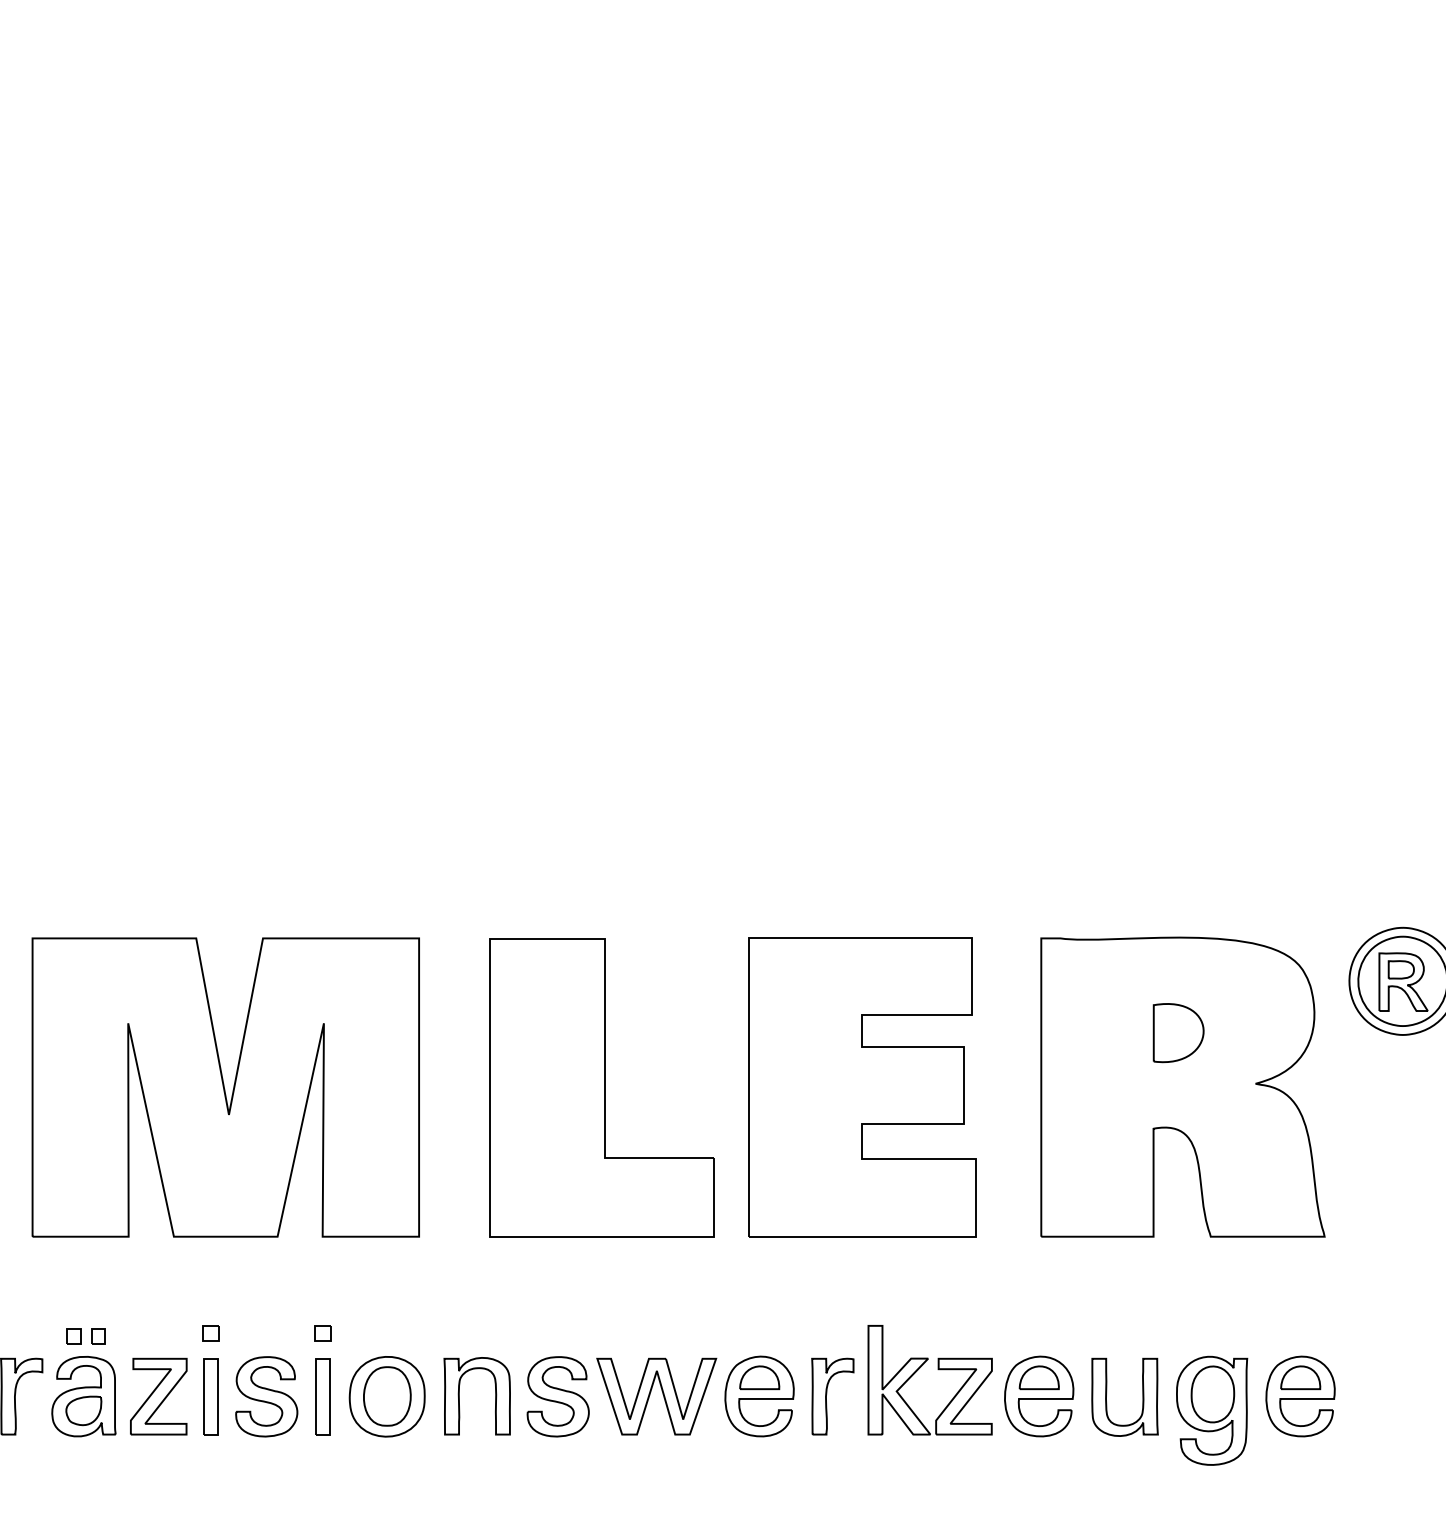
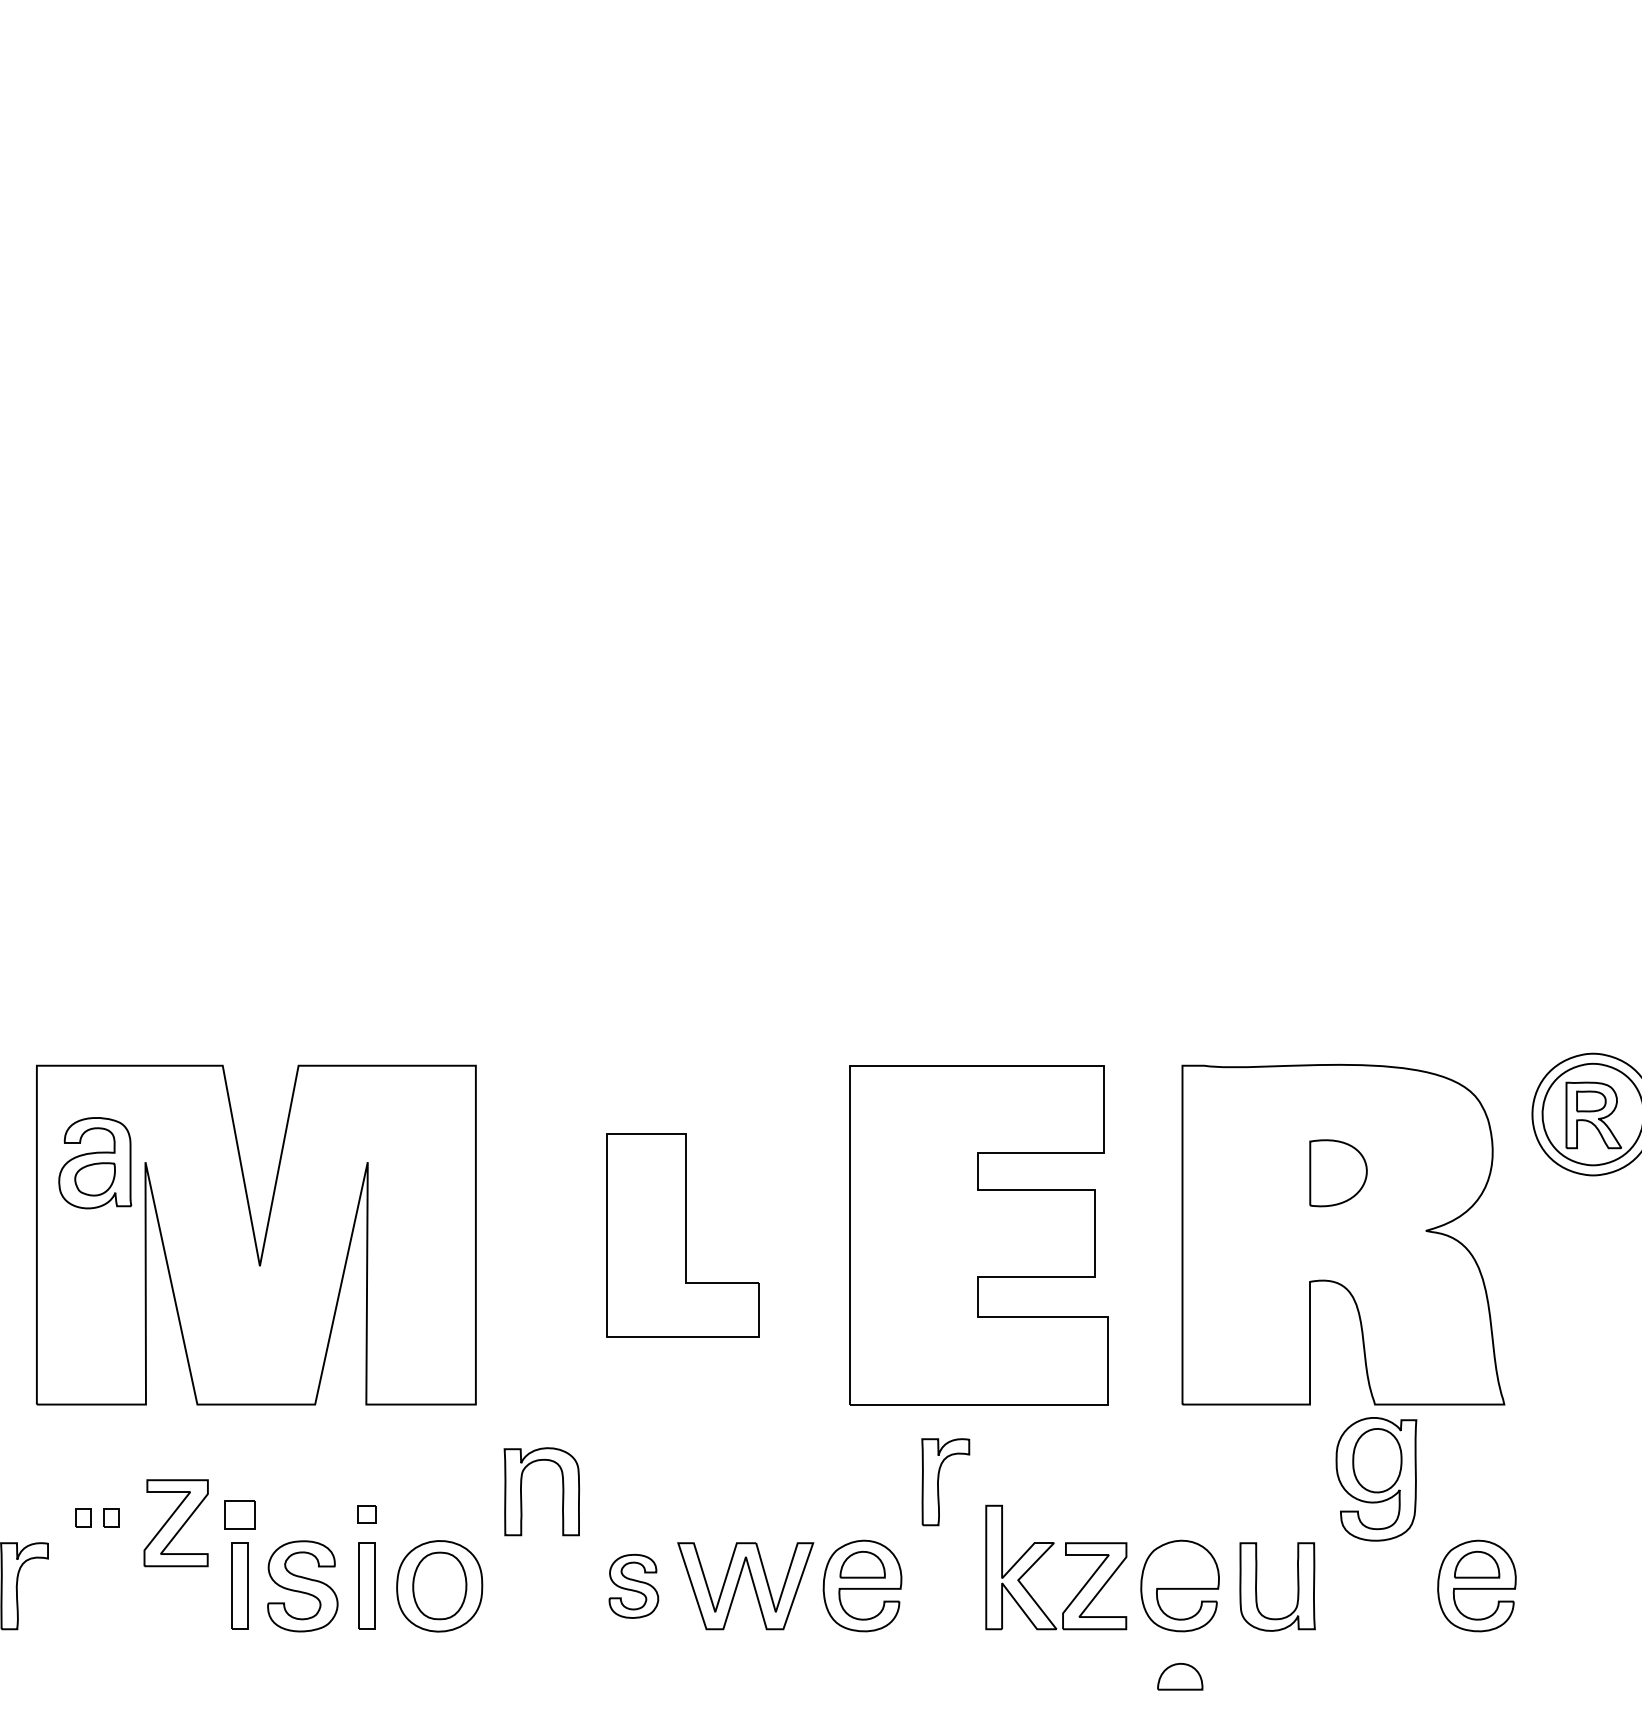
part: (601, 1087) -> (682, 1235), size x0.6
part: (210, 1333) -> (239, 1514), size x1.6
part: (1039, 1377) -> (1180, 1676), moved
part: (827, 1394) -> (939, 1479), moved
part: (84, 1396) -> (95, 1163), moved
part: (158, 1396) -> (175, 1523), moved
part: (459, 1396) -> (521, 1491), moved
part: (557, 1396) -> (633, 1586), size x0.7
part: (1212, 1411) -> (1376, 1479), moved

